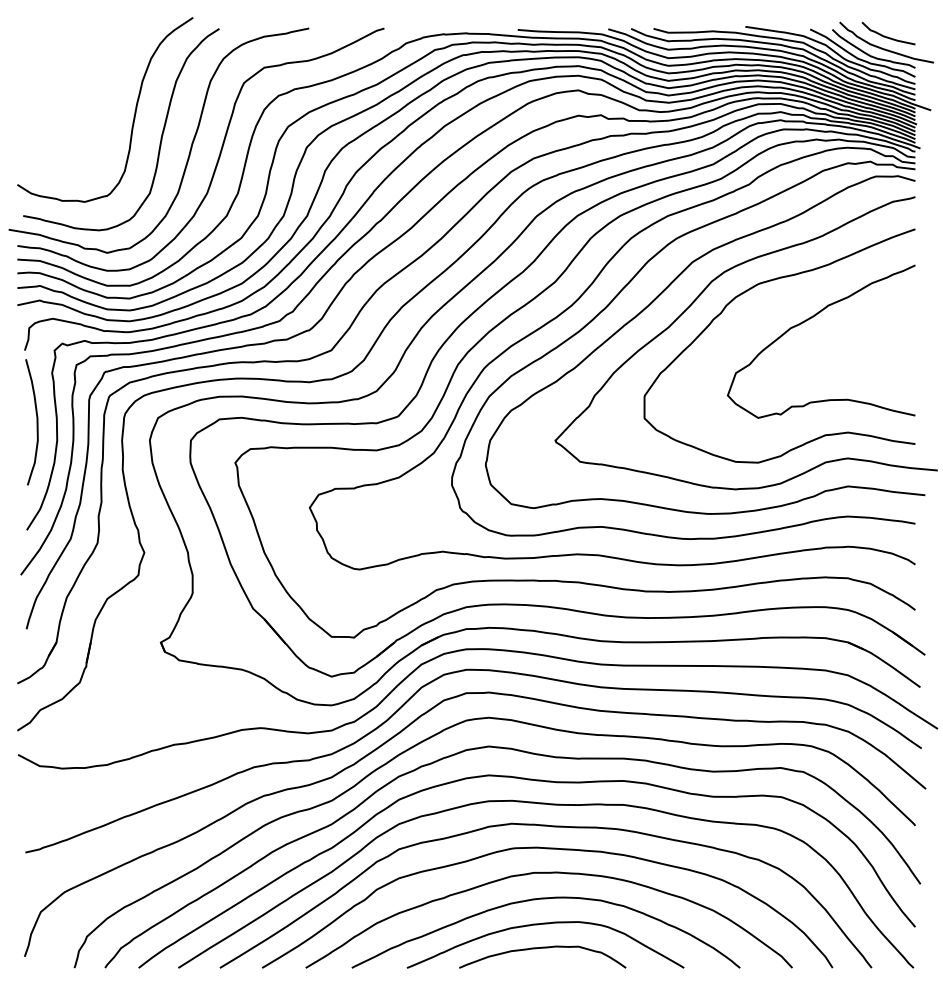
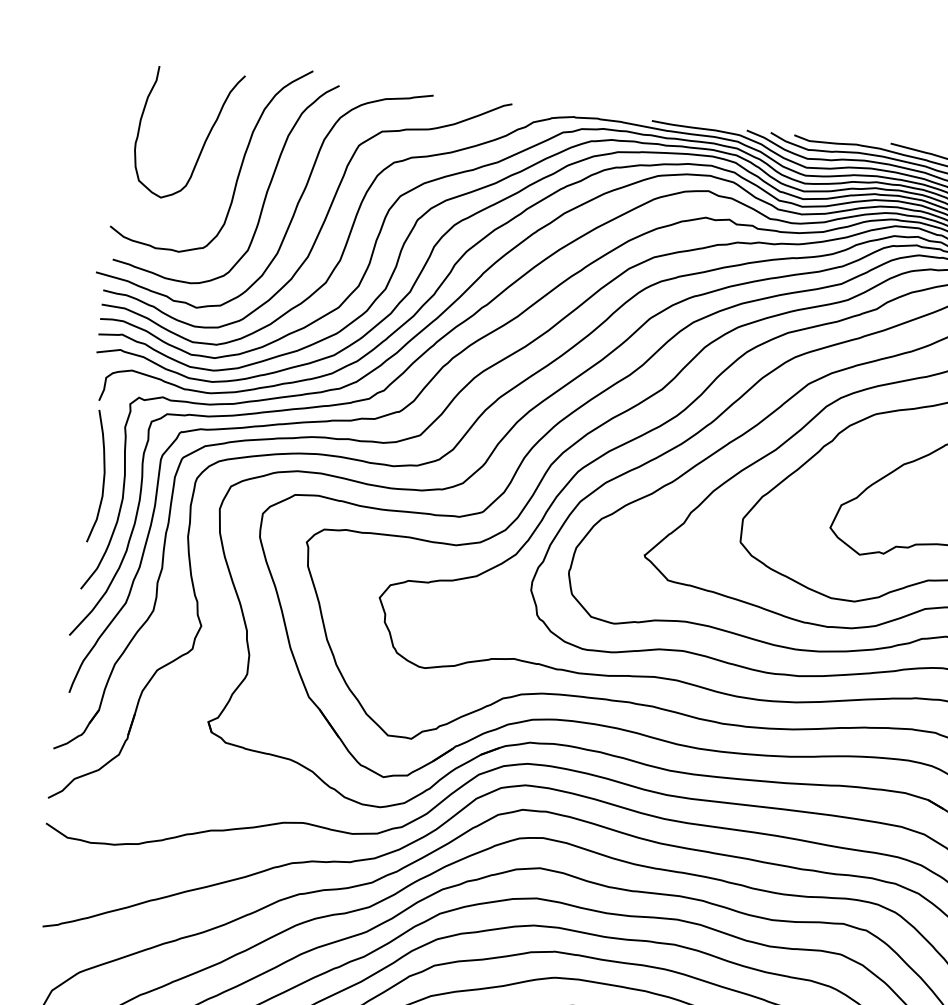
curve: (97, 94) -> (204, 140), added

